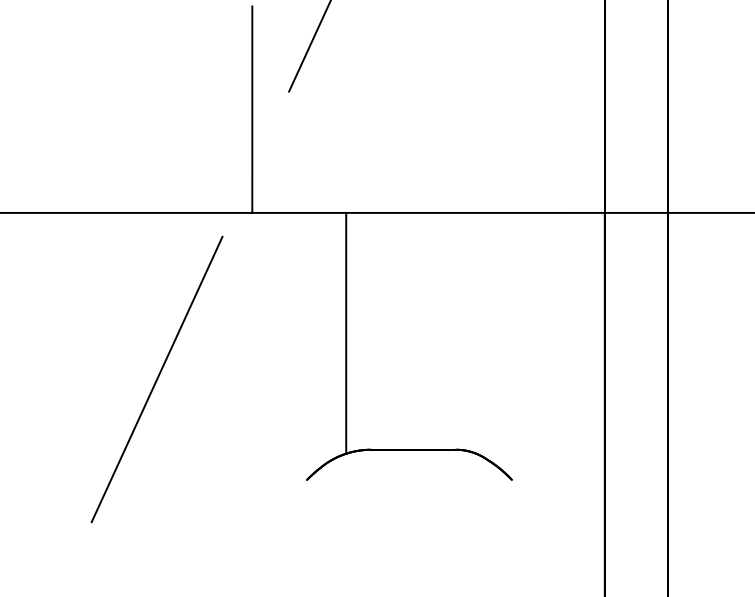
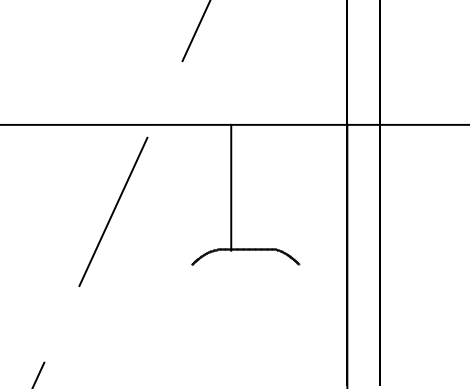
line: (252, 108) -> (163, 70), removed
line: (346, 332) -> (231, 187), moved

